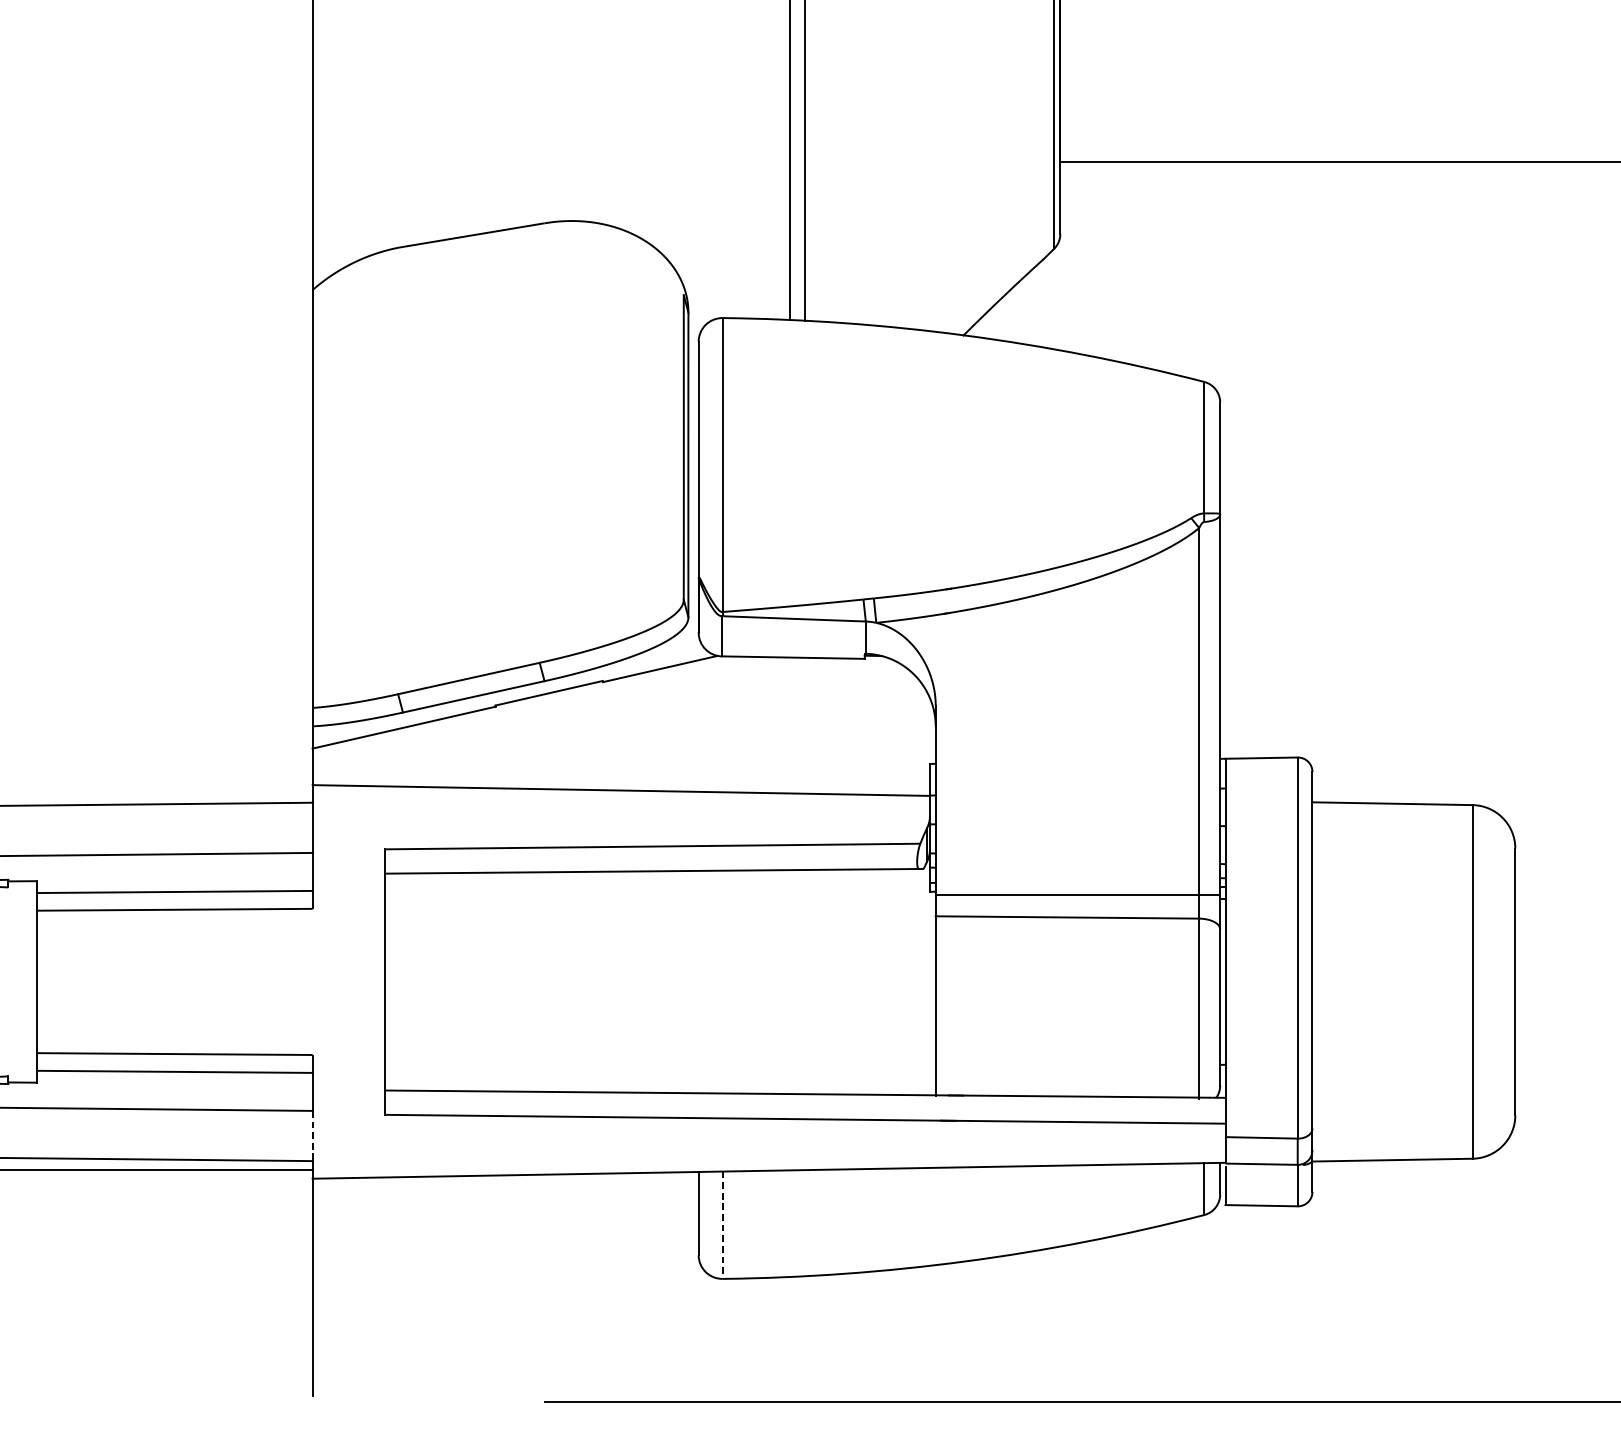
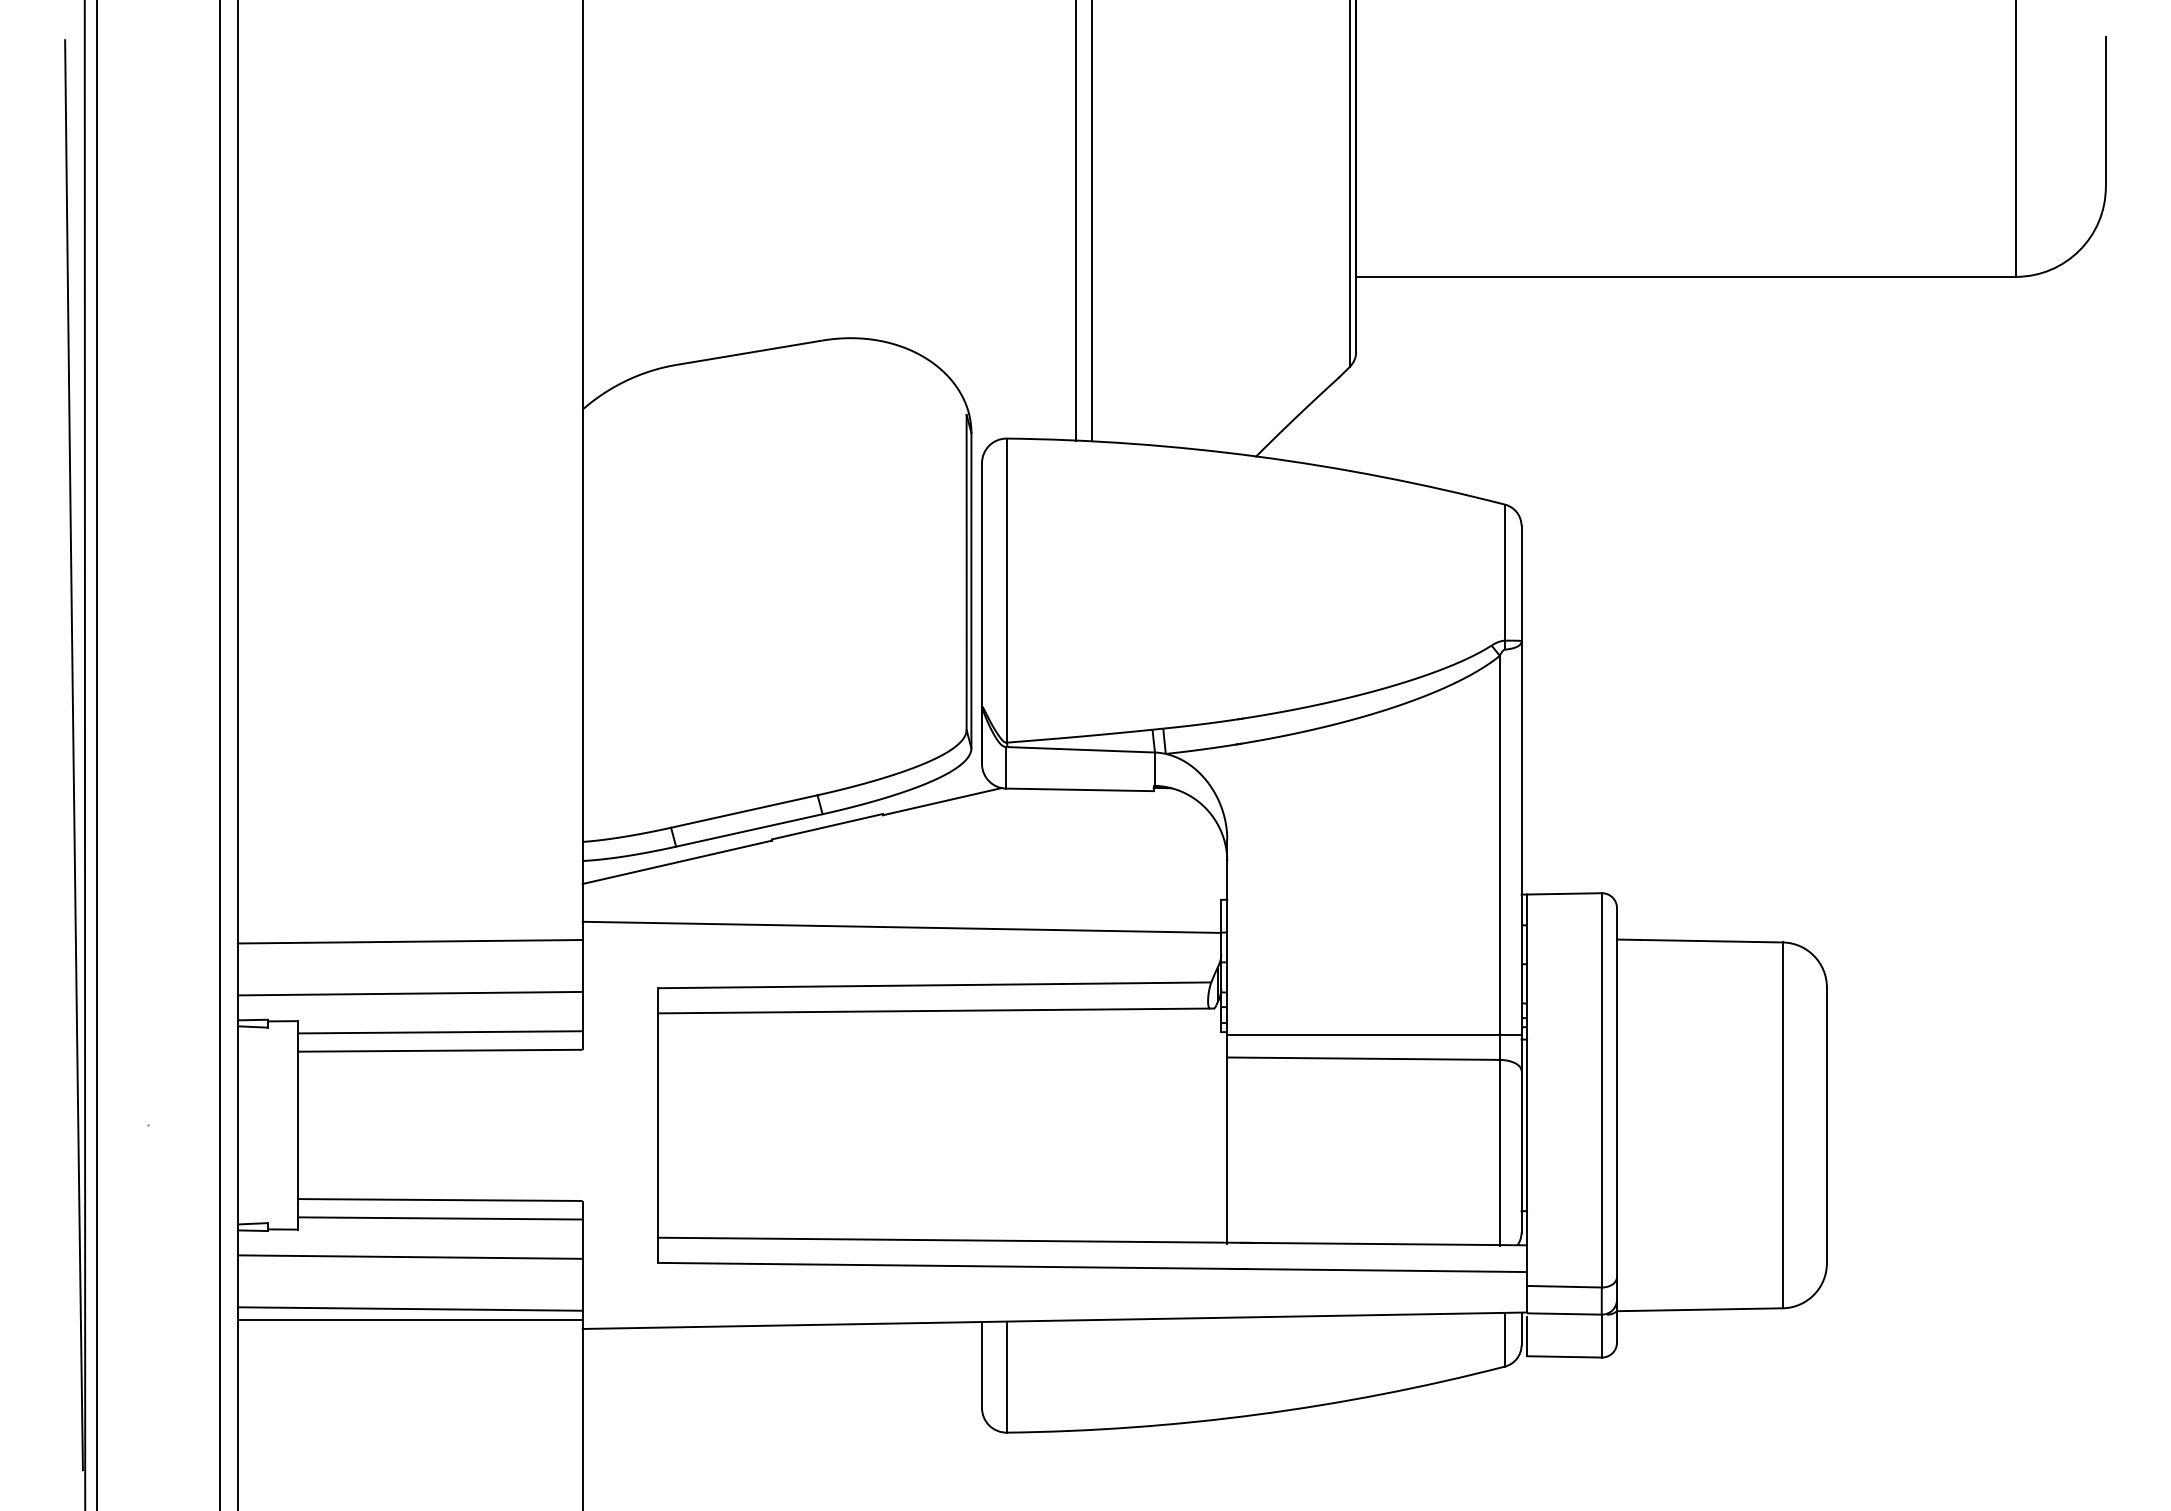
line: (312, 1135) -> (582, 1284), dashed -> solid
line: (722, 1225) -> (1006, 1377), dashed -> solid

